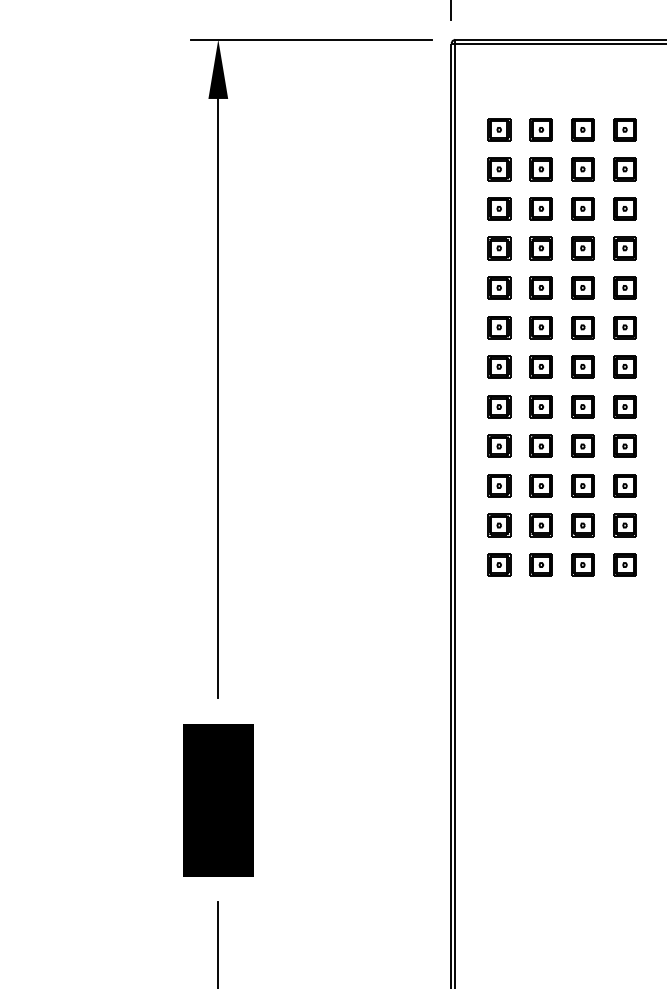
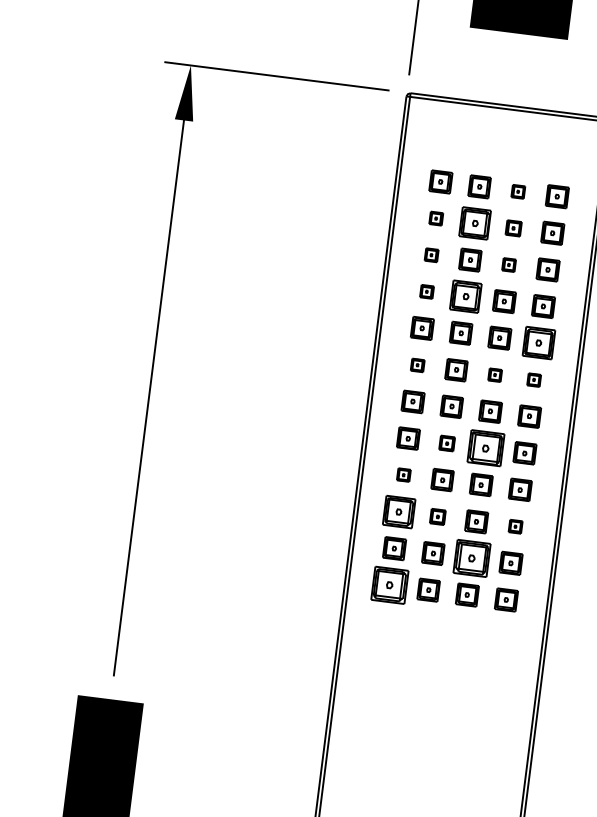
part: (582, 129) -> (517, 191), size x0.6
part: (499, 169) -> (436, 218), size x0.6
part: (540, 169) -> (474, 223), size x1.4
part: (582, 169) -> (513, 228), size x0.7
part: (499, 208) -> (431, 254), size x0.6
part: (582, 208) -> (508, 264), size x0.6
part: (499, 248) -> (427, 291), size x0.6
part: (540, 248) -> (465, 296), size x1.4
part: (624, 287) -> (538, 342), size x1.4
part: (499, 327) -> (417, 365), size x0.6
part: (582, 327) -> (494, 374), size x0.6
part: (624, 327) -> (533, 379), size x0.6
part: (540, 406) -> (446, 443), size x0.7
part: (582, 406) -> (485, 448), size x1.6
part: (499, 445) -> (403, 474), size x0.6
part: (499, 485) -> (399, 511), size x1.4
part: (540, 485) -> (437, 516), size x0.7
part: (624, 485) -> (515, 526), size x0.6
part: (582, 525) -> (471, 558), size x1.6
part: (499, 564) -> (390, 584), size x1.6

